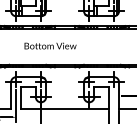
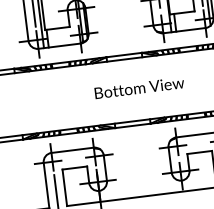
text: (50, 45) -> (139, 87), moved

